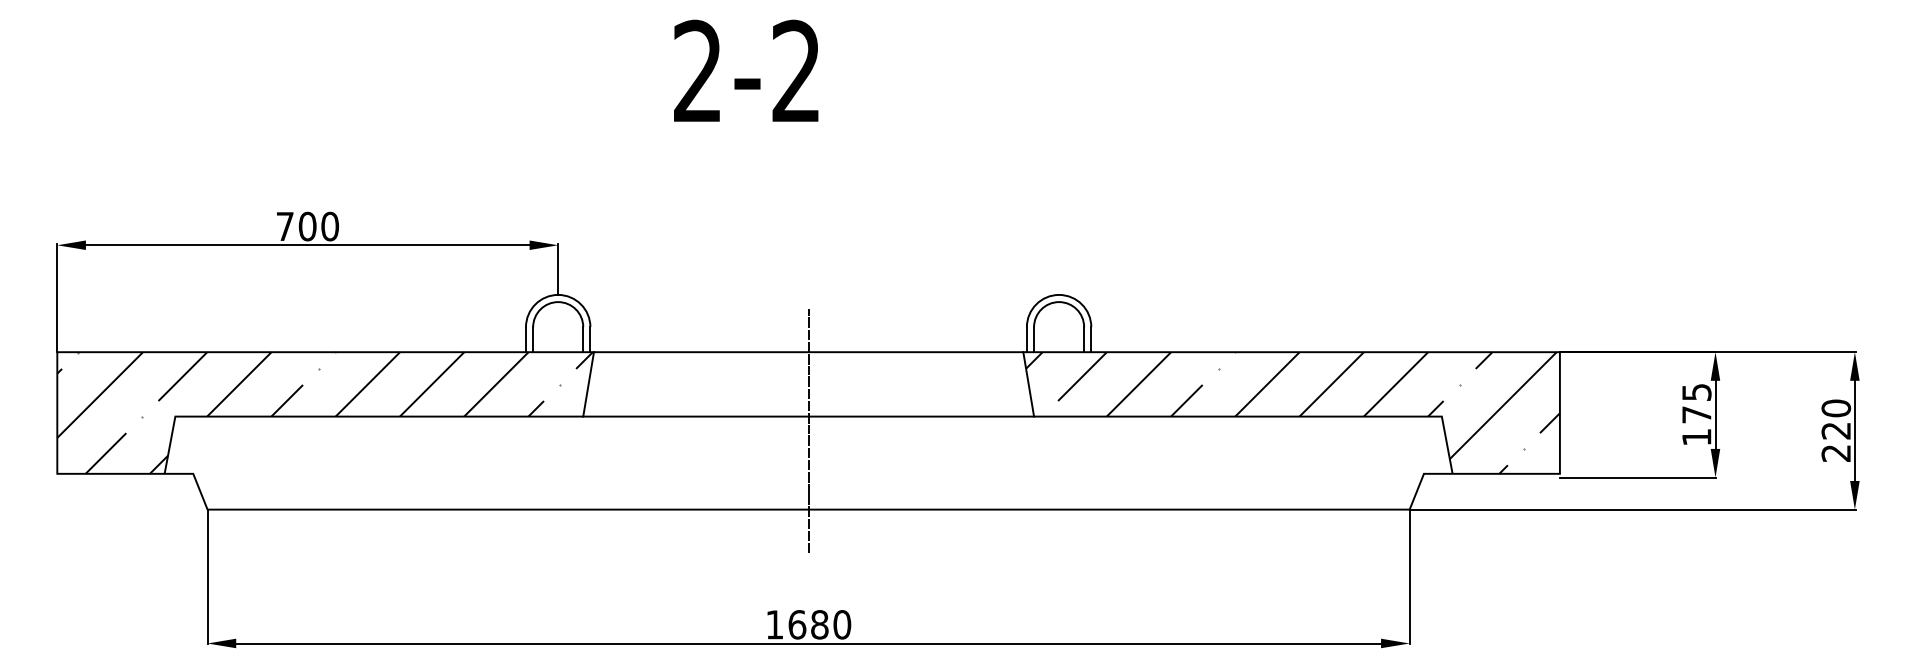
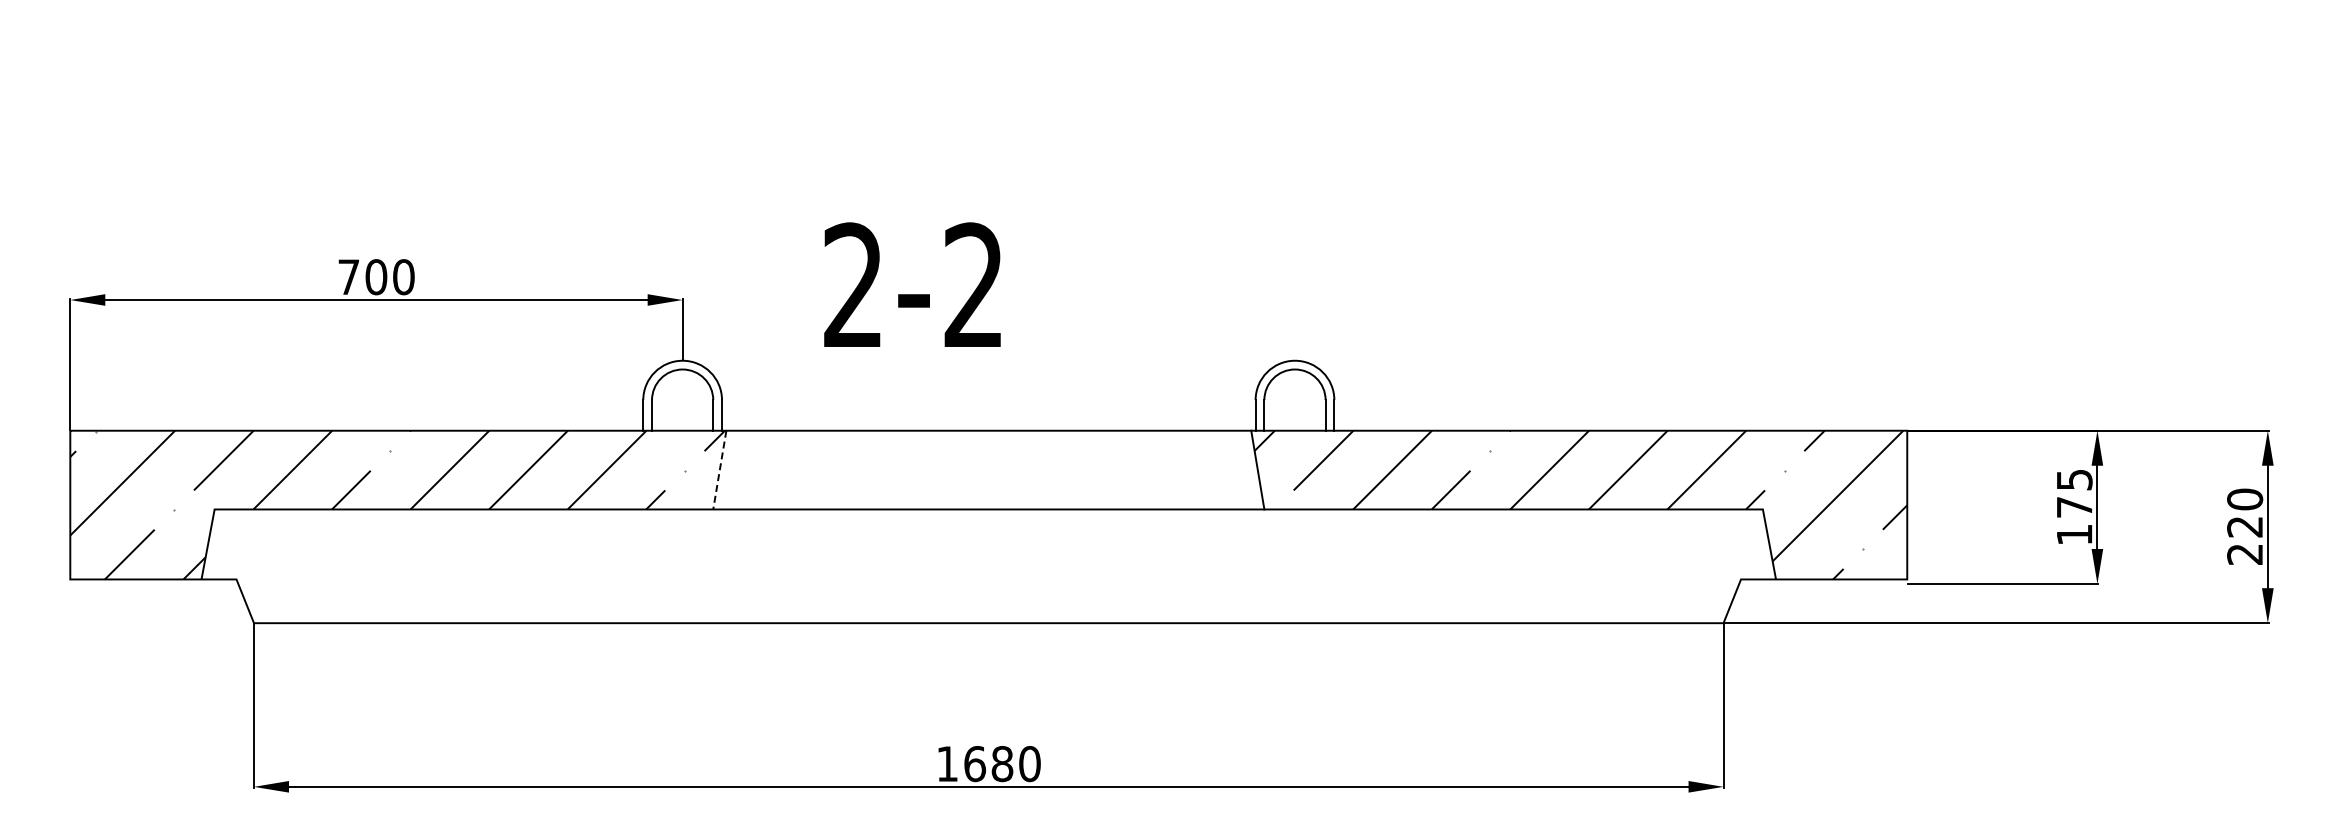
text: (746, 70) -> (912, 284), moved
line: (588, 384) -> (719, 470), solid -> dashed
line: (808, 430) -> (988, 526), removed

